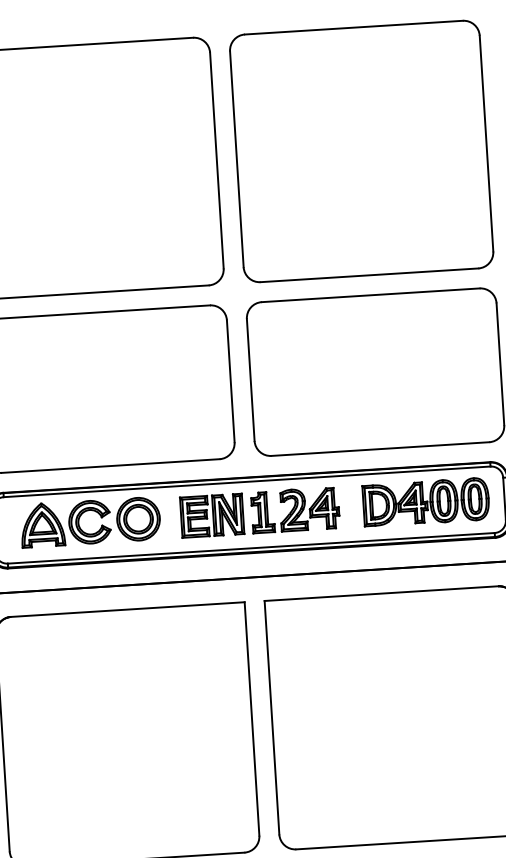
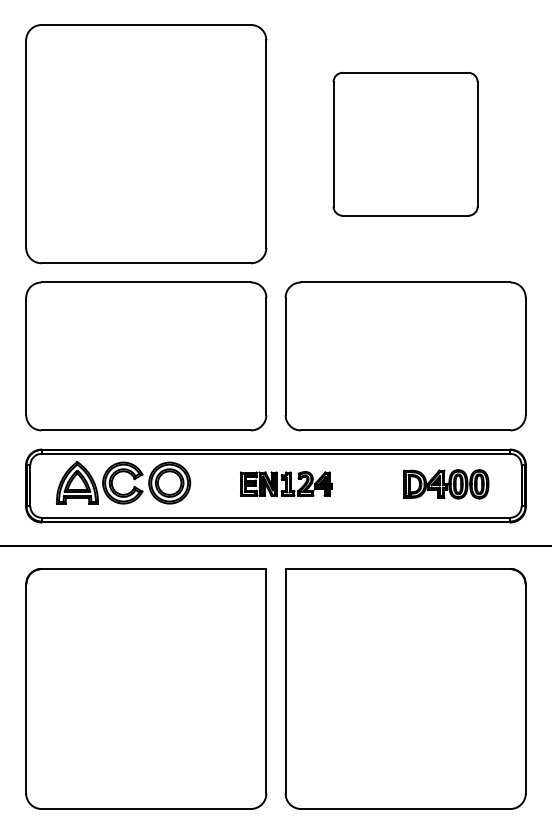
part: (361, 151) -> (405, 144), size x0.6
part: (426, 502) -> (446, 484), size x0.7
part: (259, 512) -> (286, 483), size x0.6

